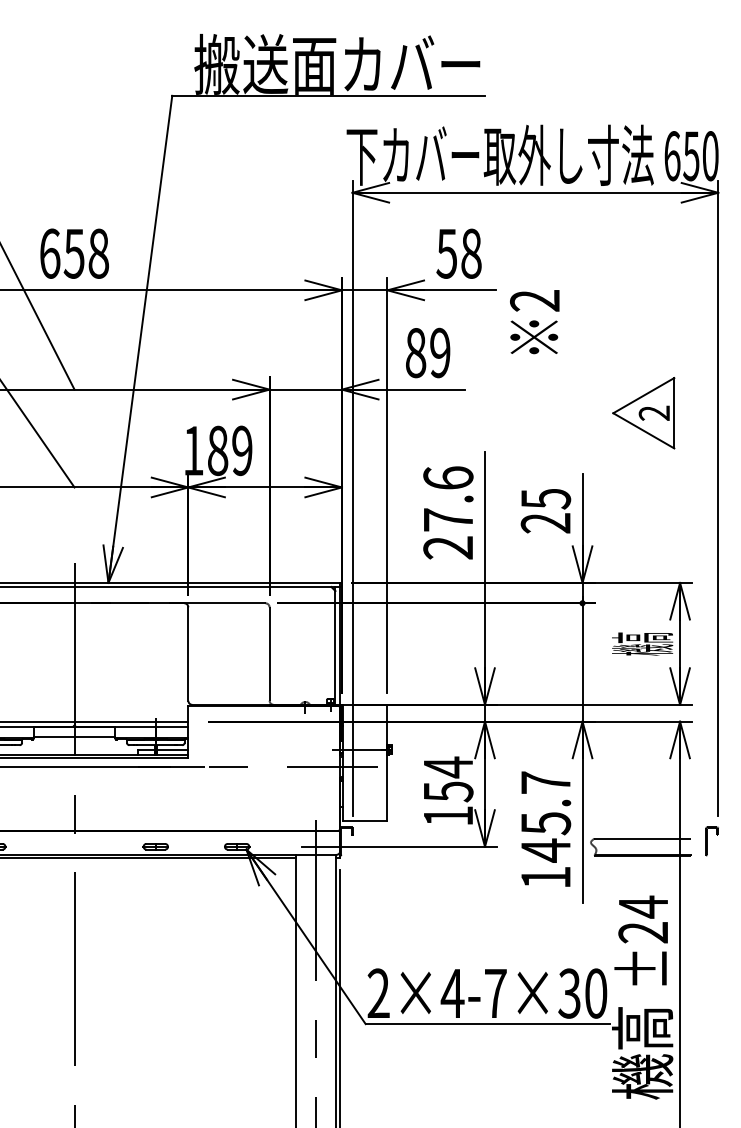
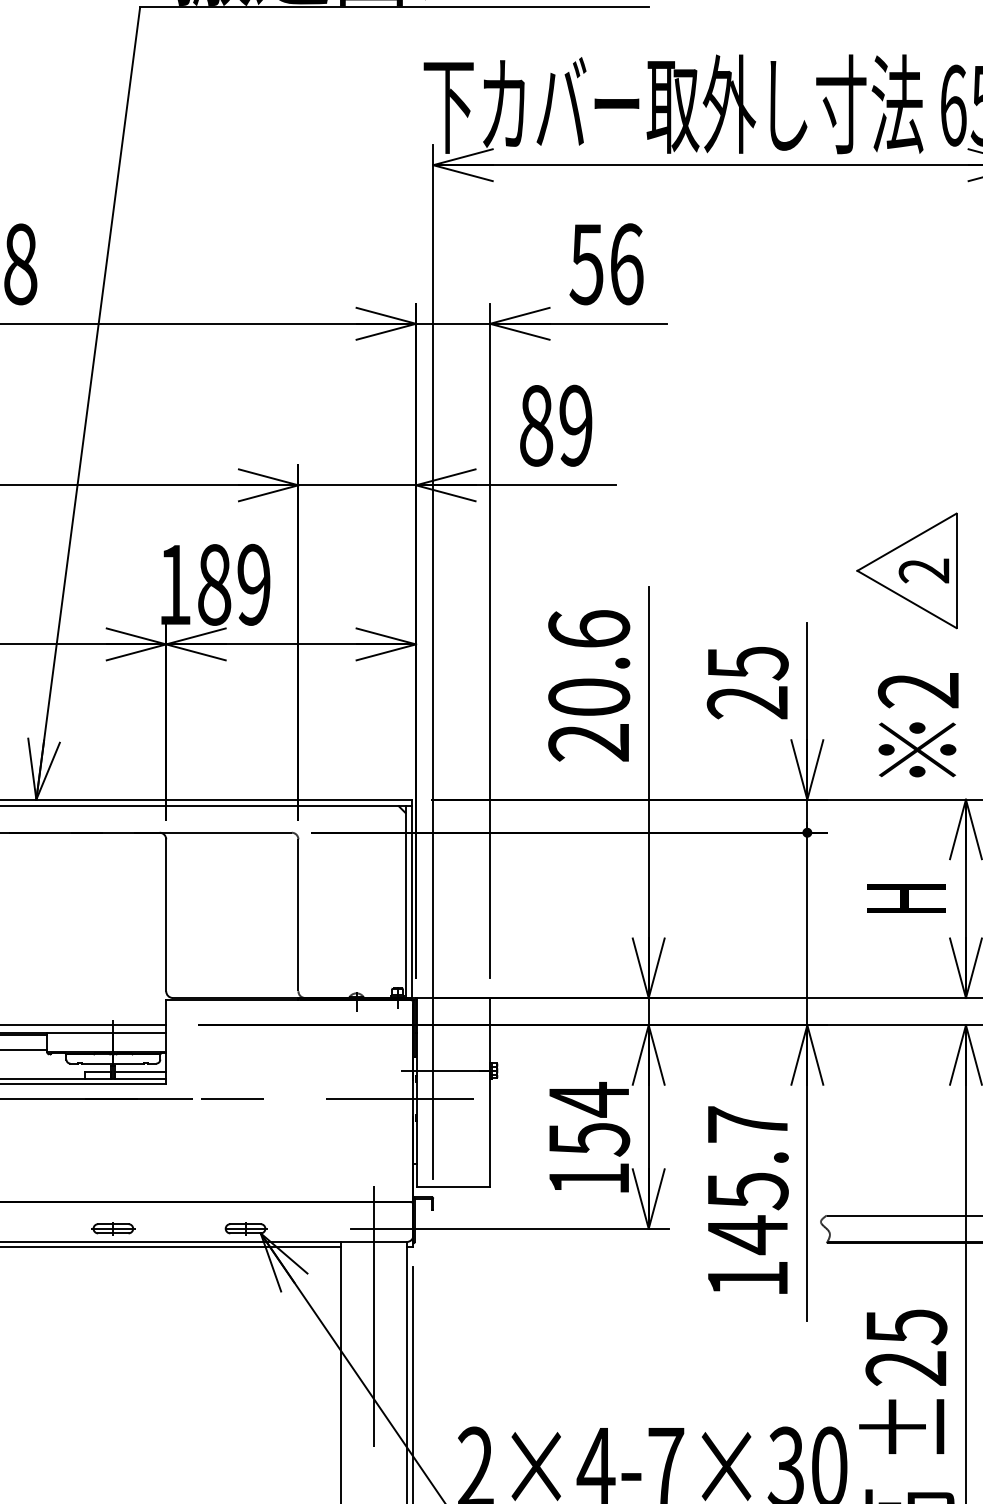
text: (471, 253) -> (626, 263), 58 -> 56
text: (534, 322) -> (917, 725), moved
part: (643, 413) -> (906, 571), moved
text: (448, 519) -> (589, 696), 27.6 -> 20.6
text: (642, 643) -> (904, 898), 機高 -> H
text: (643, 906) -> (906, 1325), ±24 -> ±25

